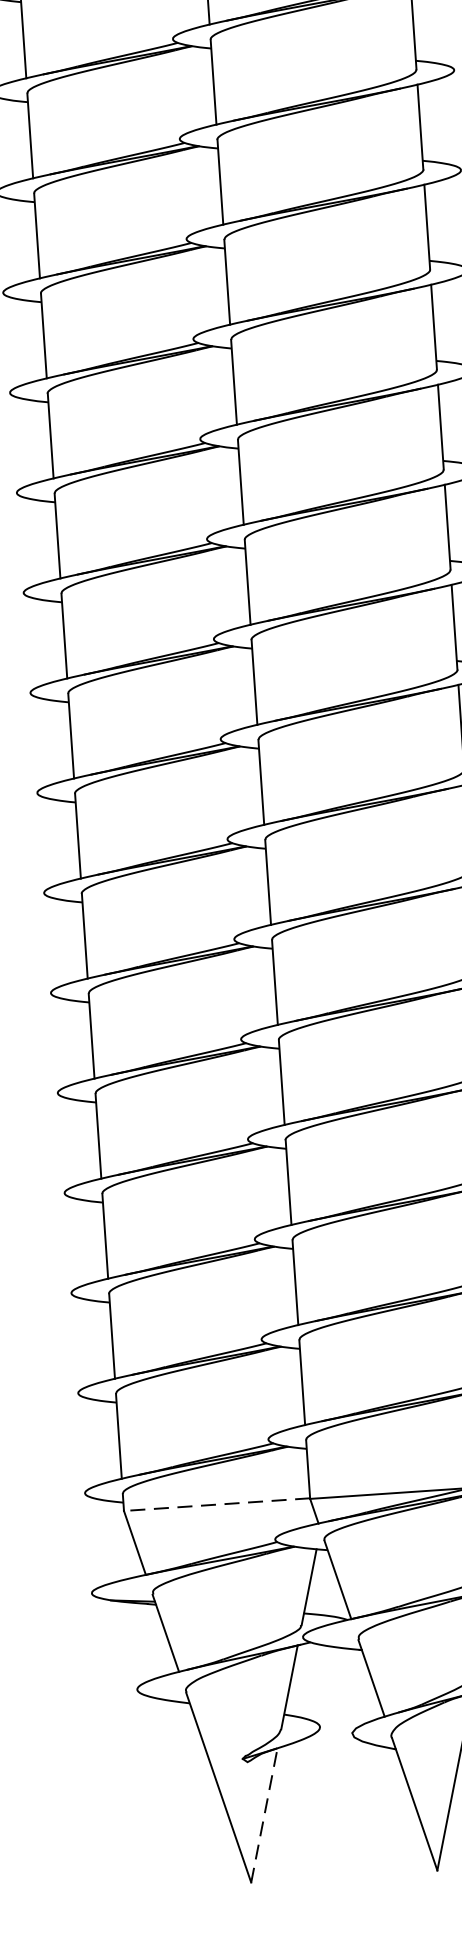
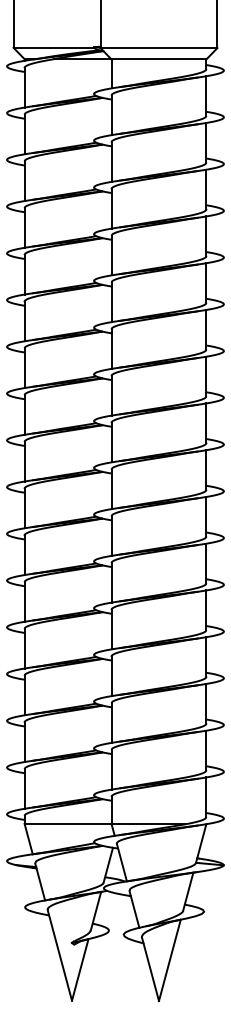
line: (215, 1503) -> (67, 823), dashed -> solid
line: (264, 1814) -> (80, 969), dashed -> solid

